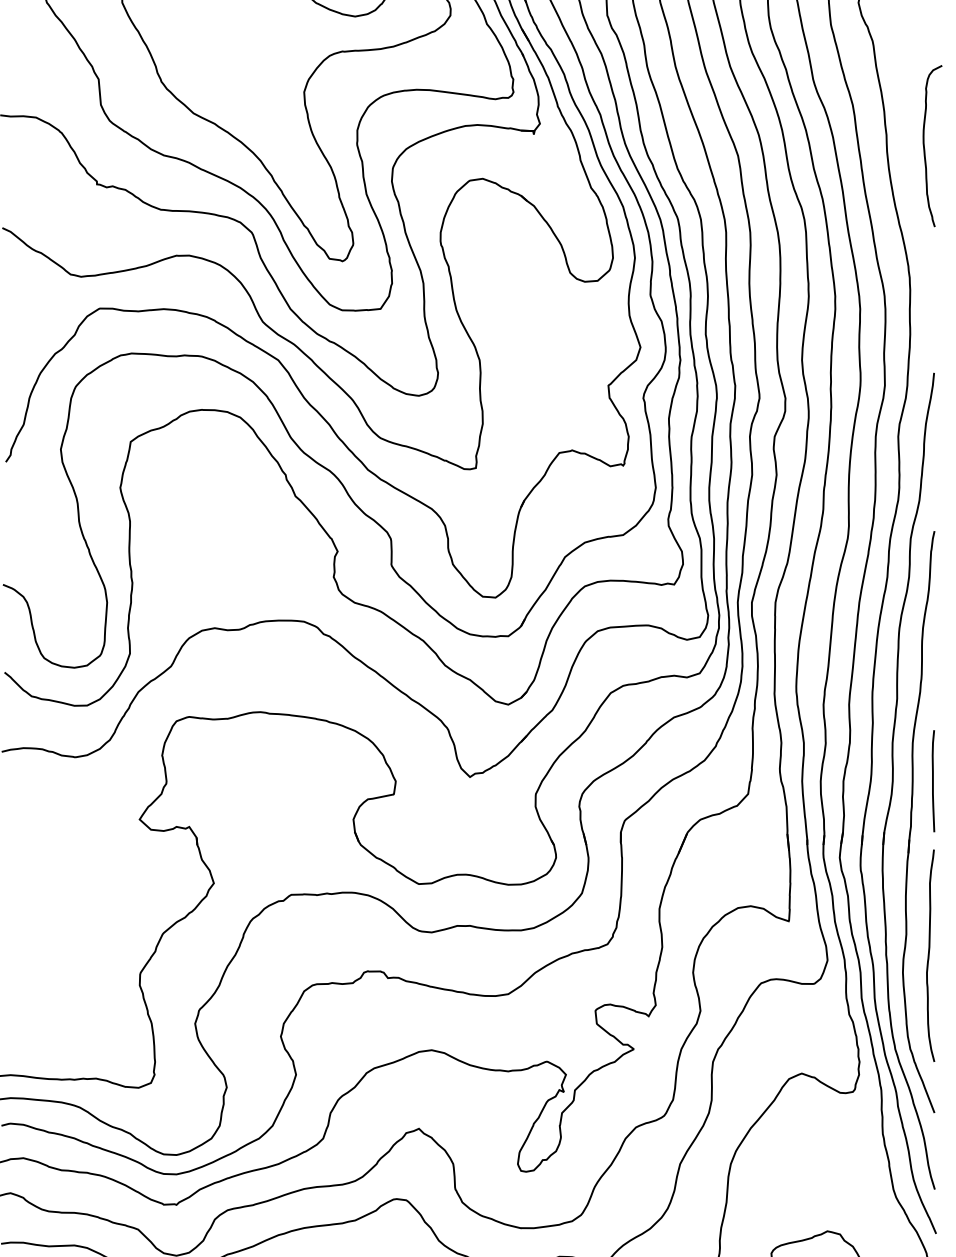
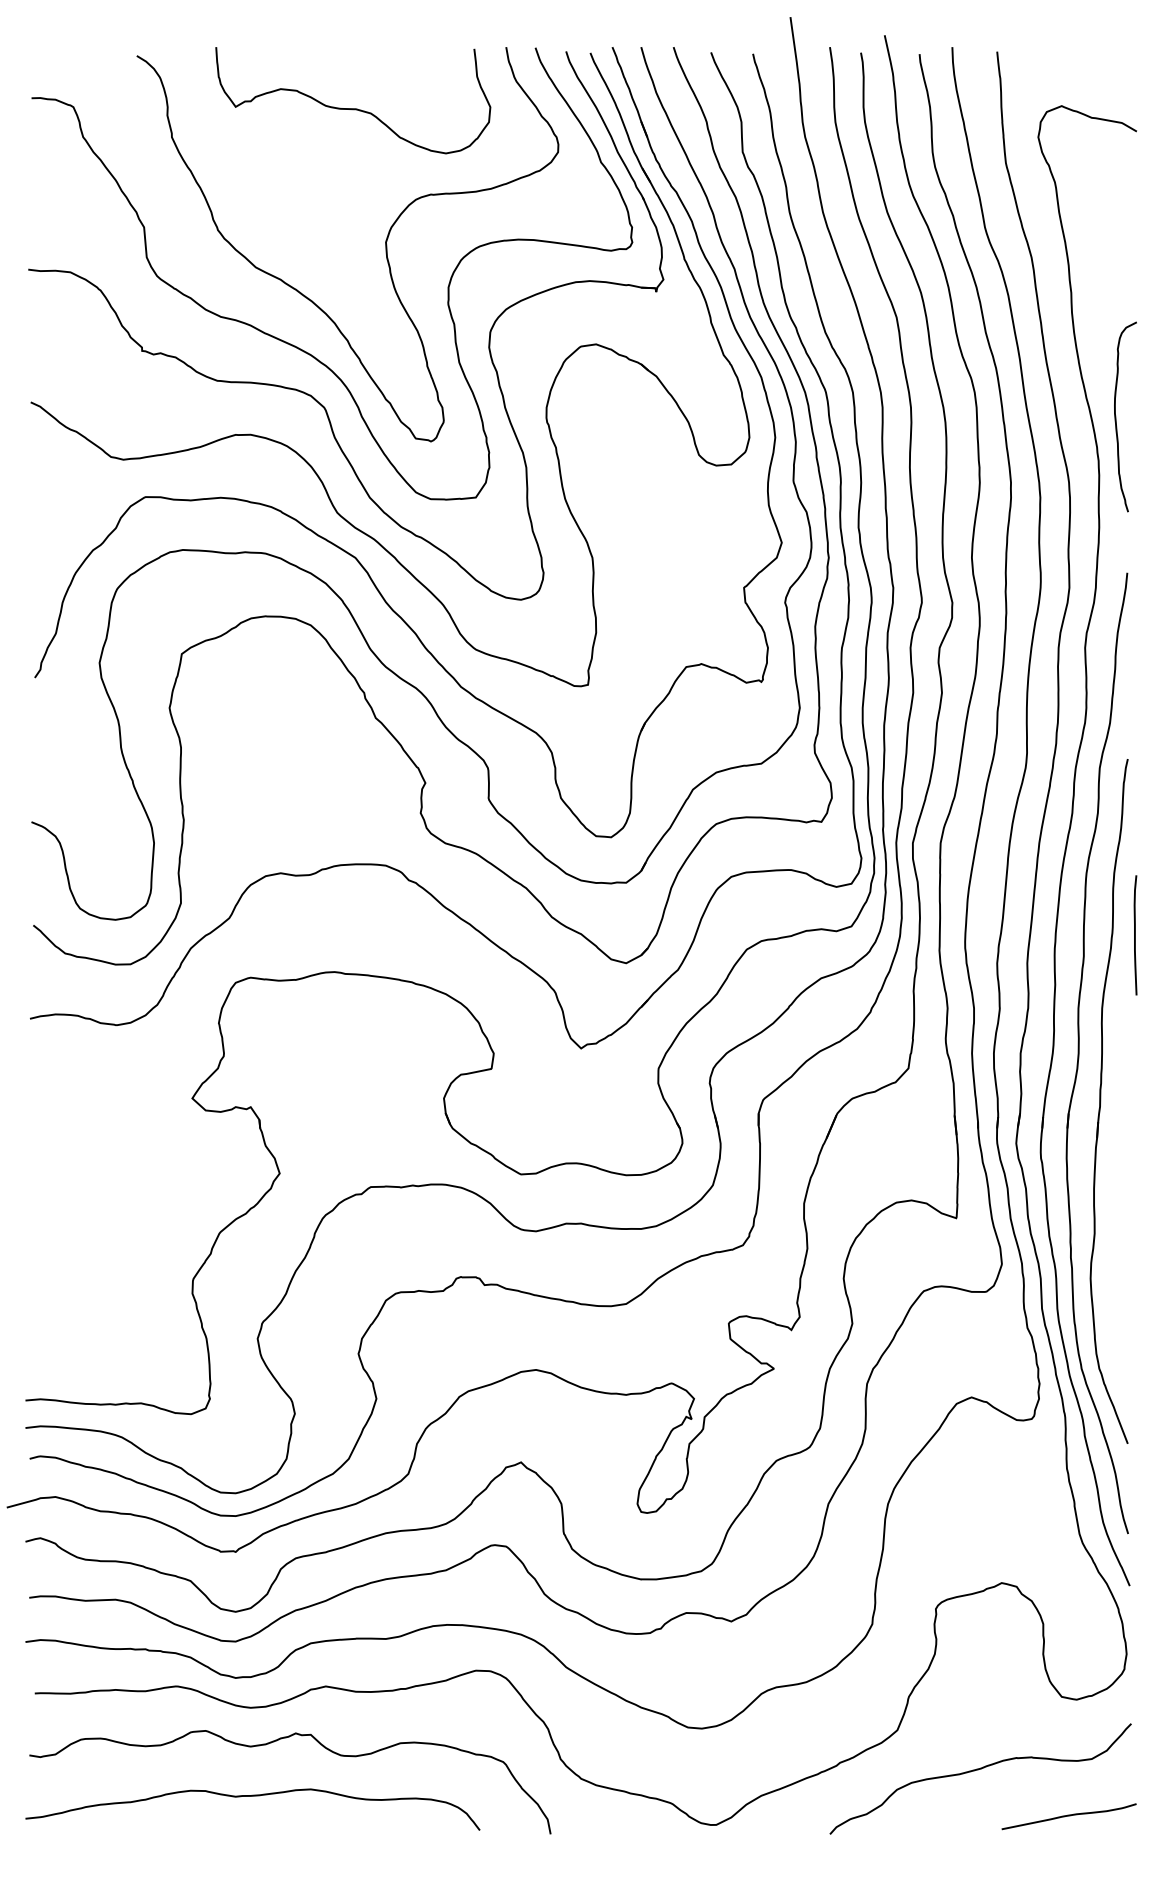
curve: (924, 145) -> (1116, 416), moved
curve: (933, 781) -> (1135, 935), moved
curve: (929, 955) -> (1121, 1258), removed

